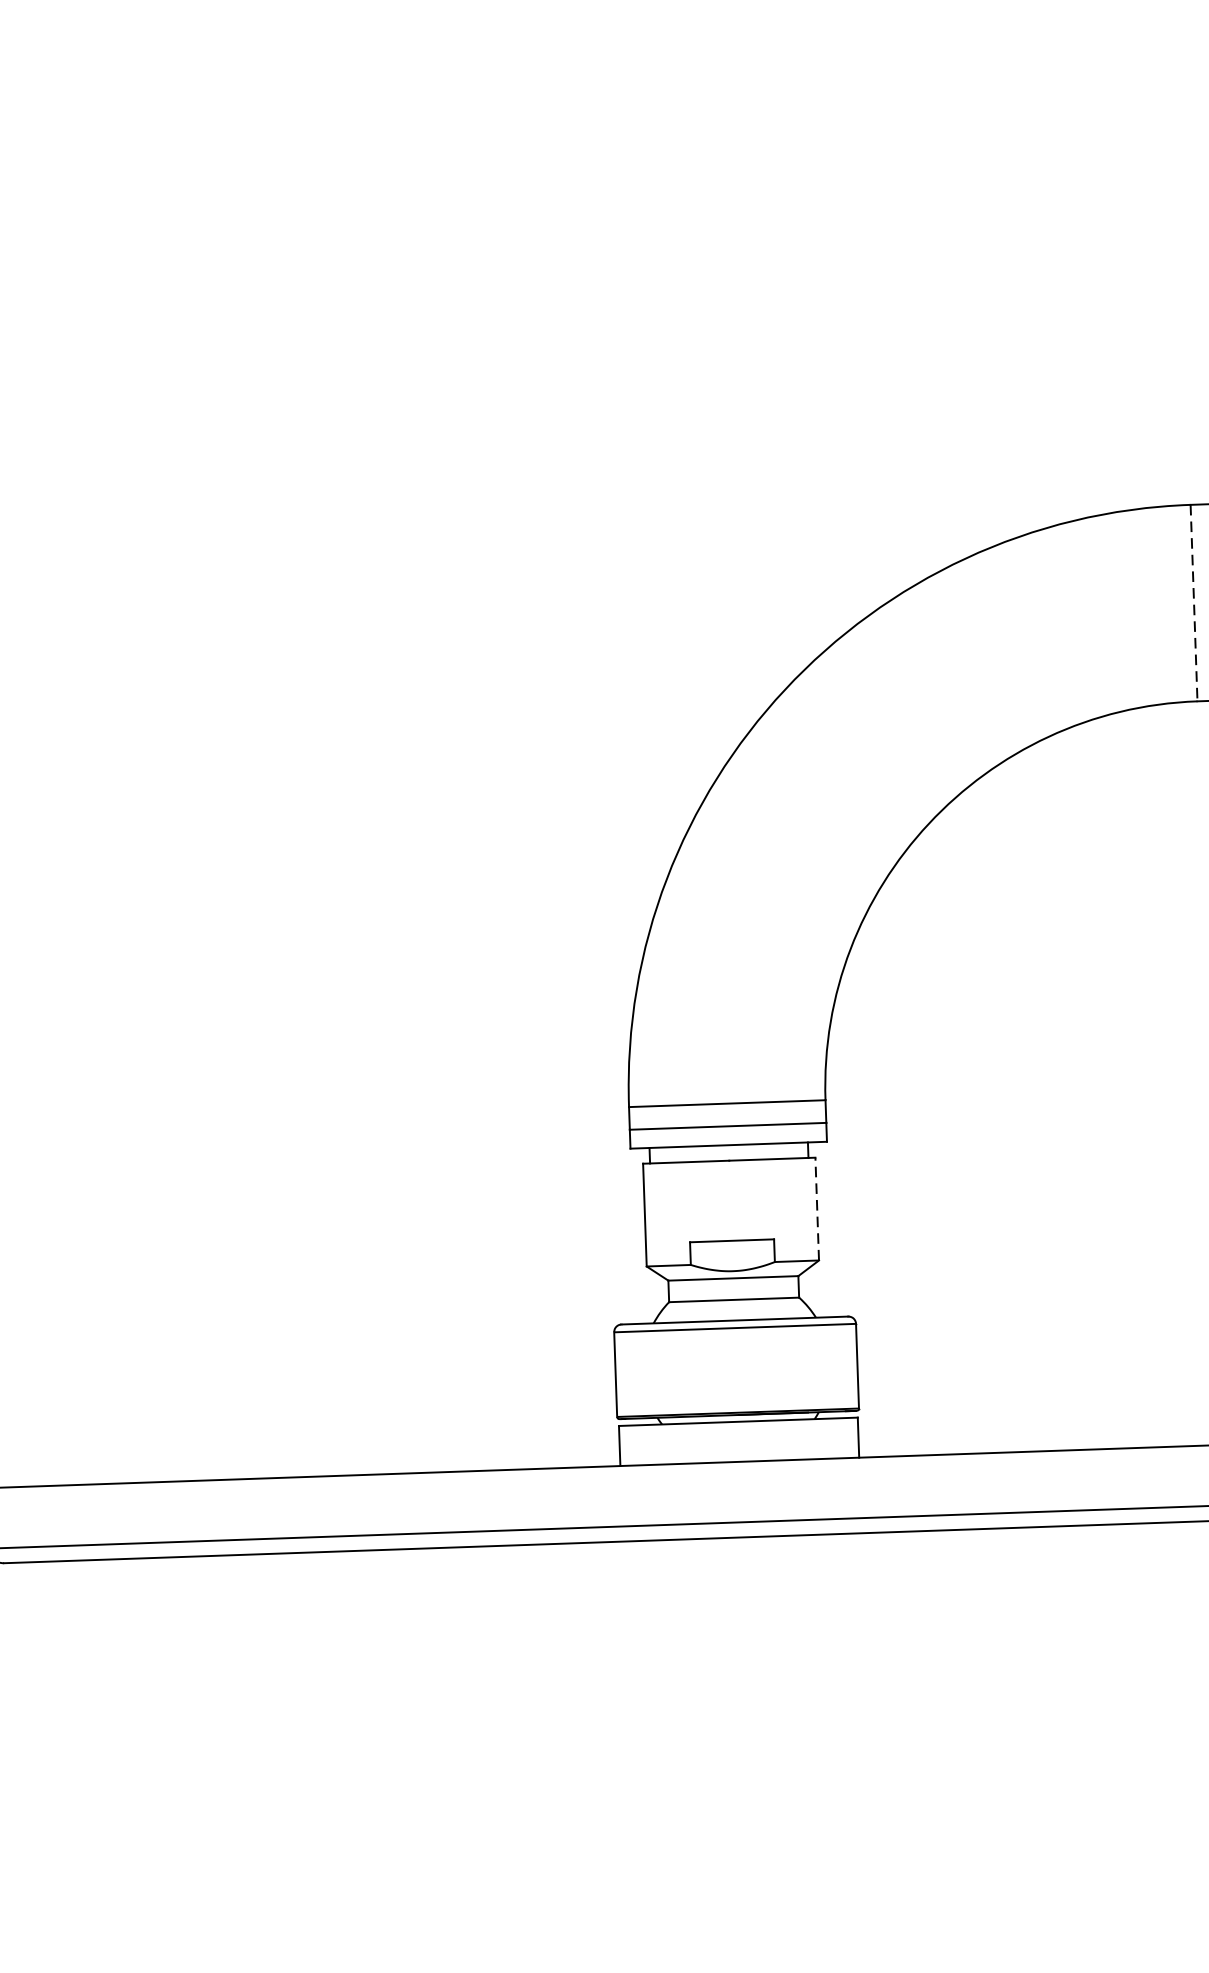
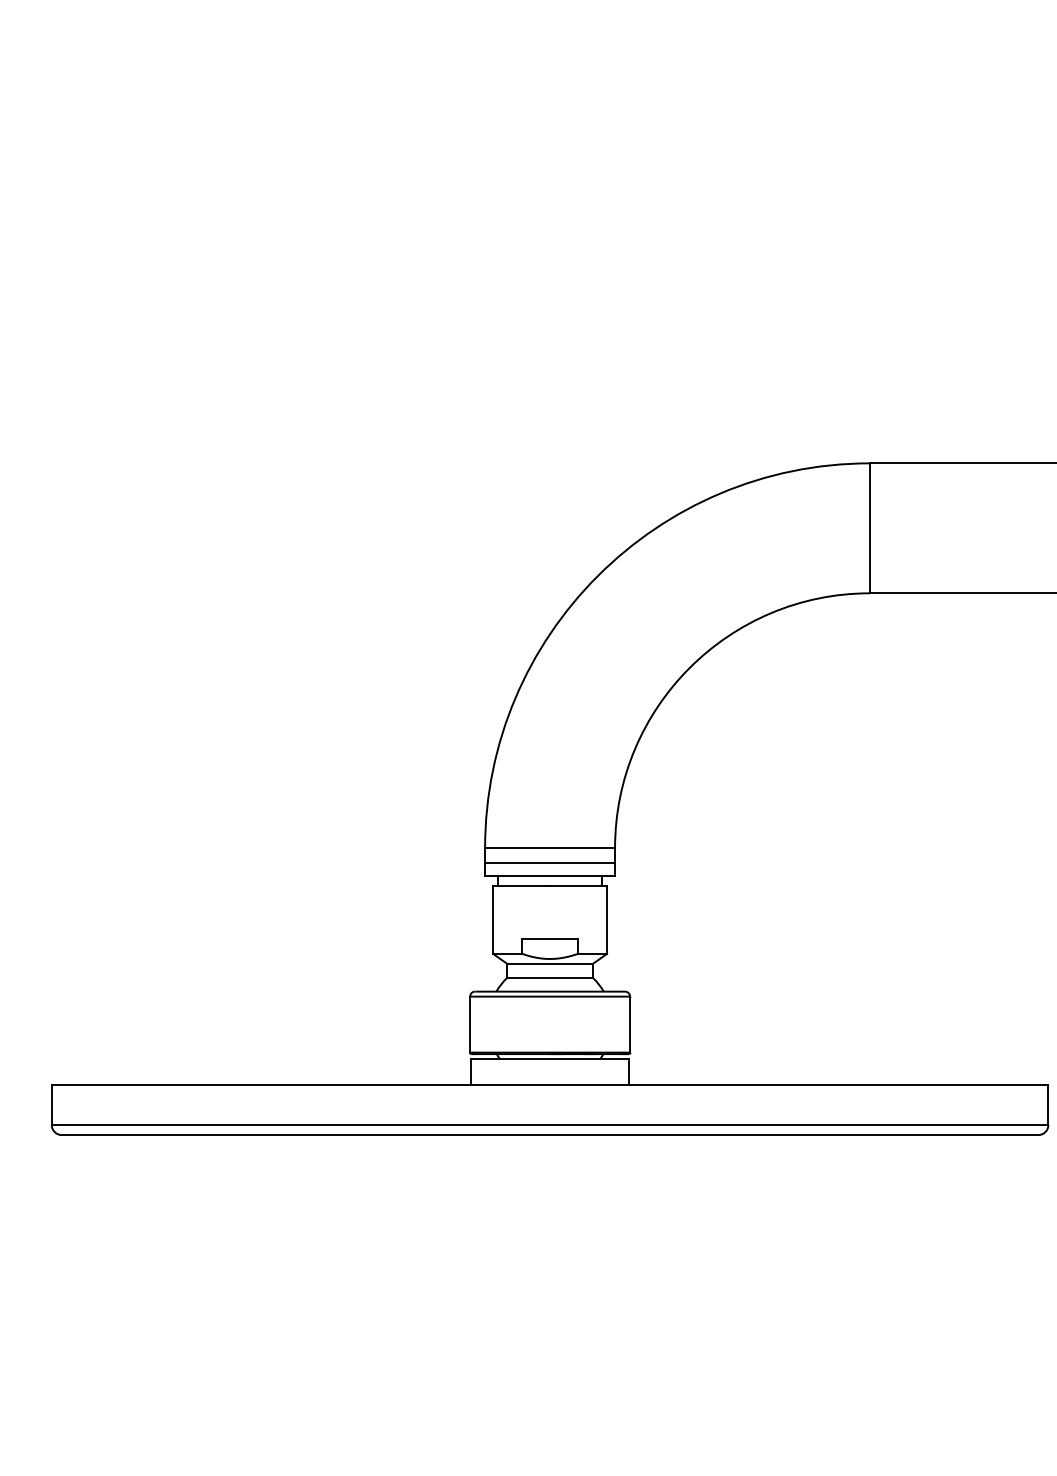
line: (1193, 603) -> (869, 528), dashed -> solid
line: (817, 1208) -> (607, 919), dashed -> solid

